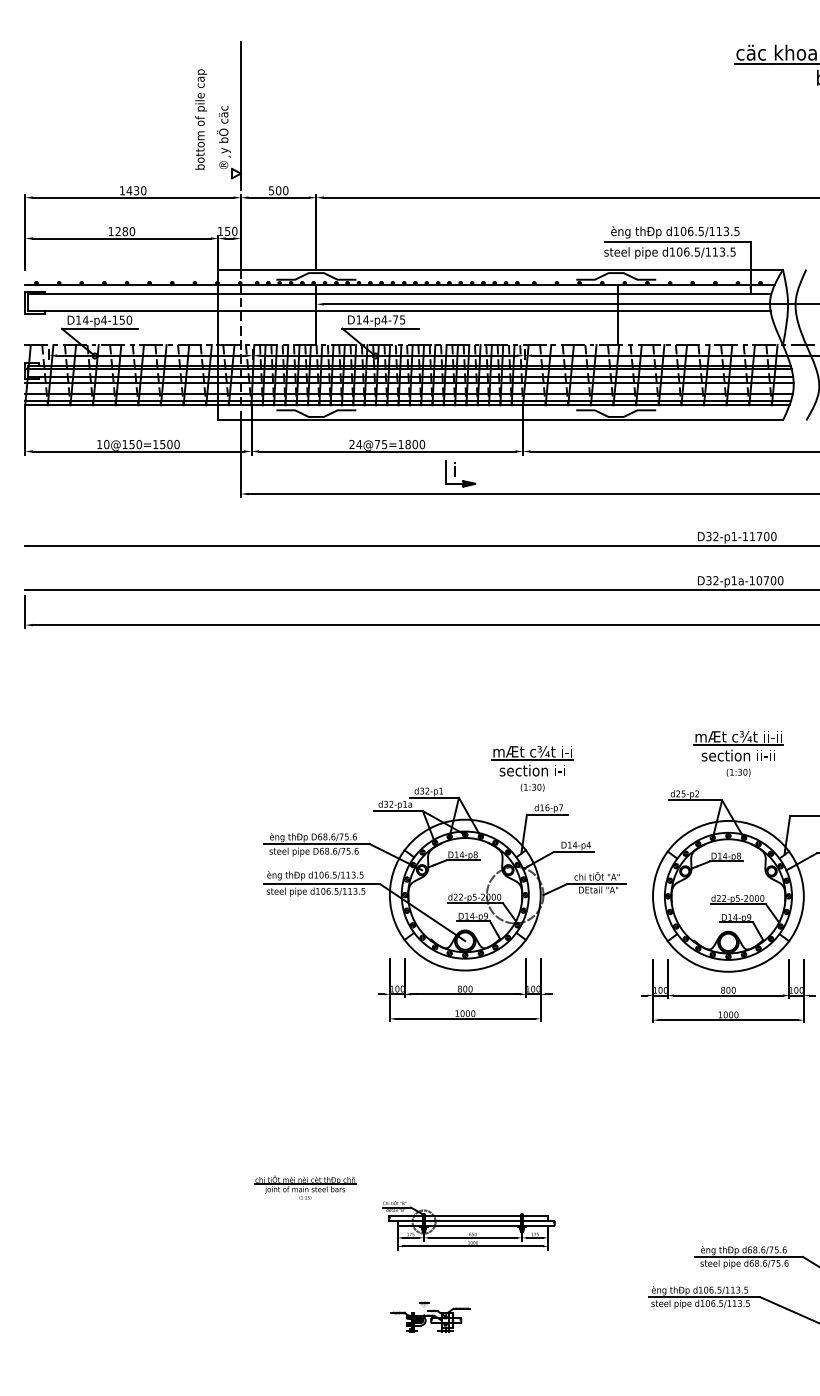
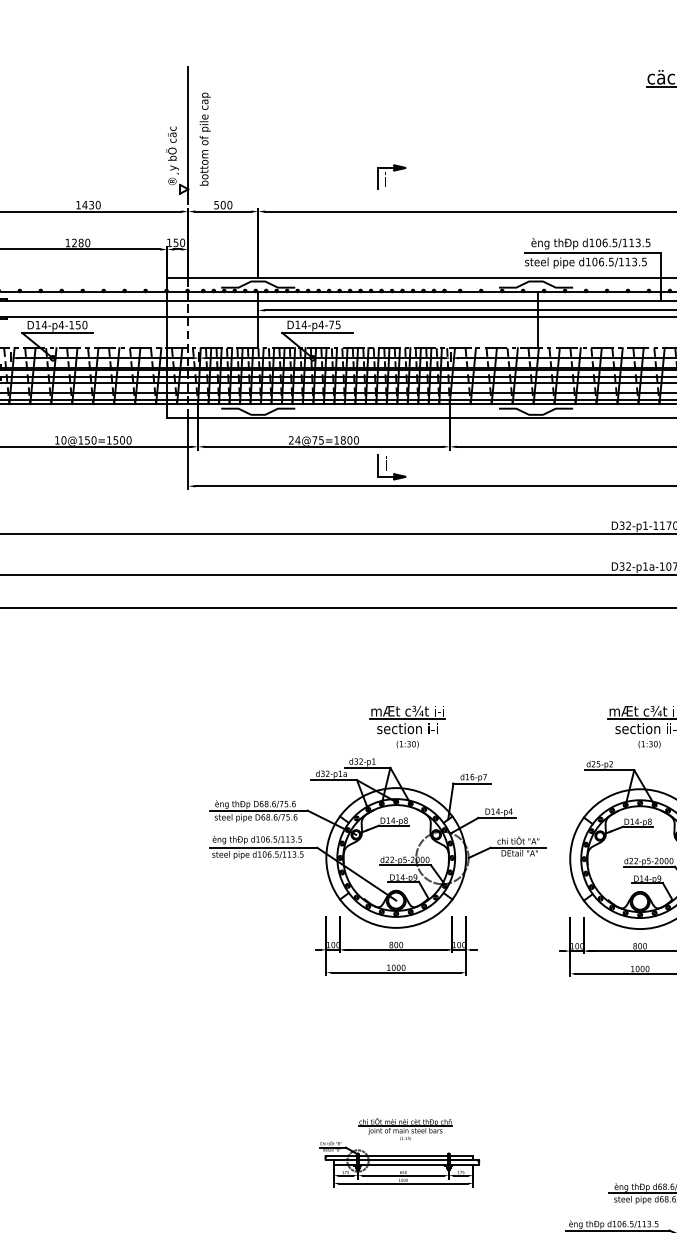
text: (201, 119) -> (205, 139), moved
part: (460, 160) -> (391, 177), added
part: (532, 768) -> (407, 726), moved
part: (305, 1187) -> (405, 1128), moved

